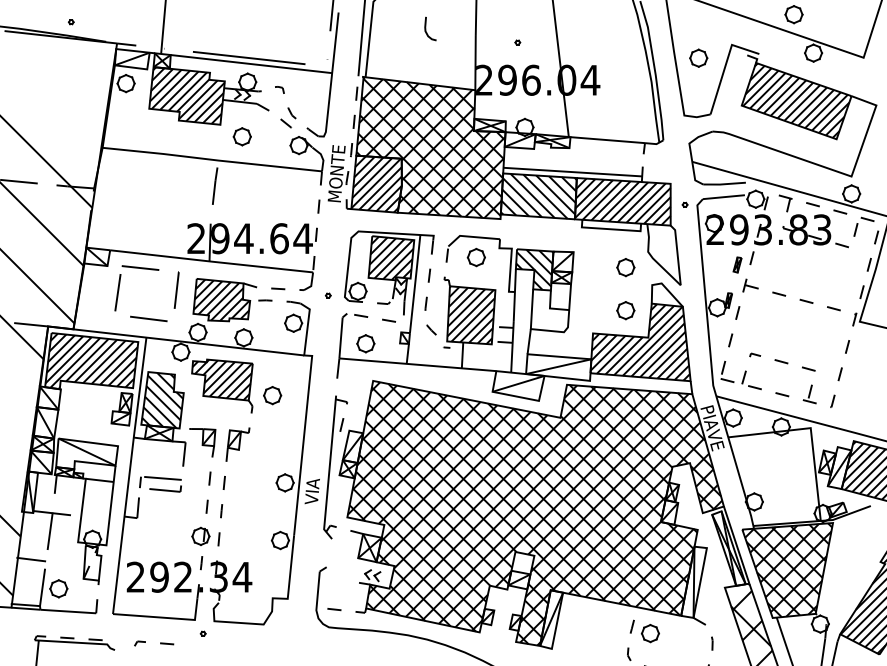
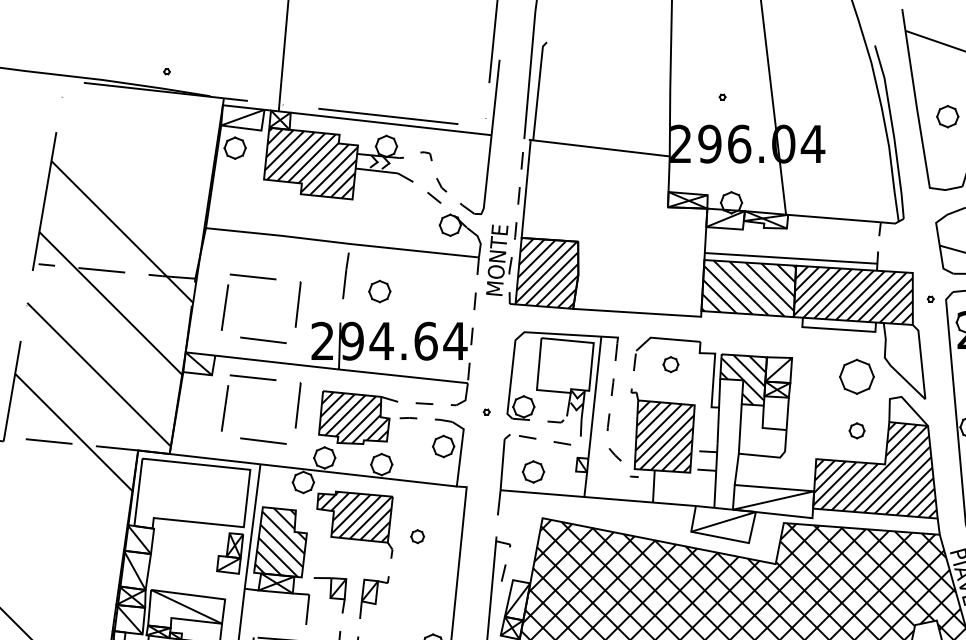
curve: (426, 28) -> (608, 79), removed
part: (241, 136) -> (378, 291), moved
hatch: (430, 147) -> (613, 227), removed
part: (151, 189) -> (266, 280), added
hatch: (390, 257) -> (564, 364), removed
part: (475, 257) -> (669, 364), size x0.7
part: (625, 267) -> (856, 377), size x1.6
part: (625, 310) -> (856, 430), size x0.7
hatch: (91, 361) -> (192, 494), removed
part: (272, 395) -> (417, 536), size x0.6

